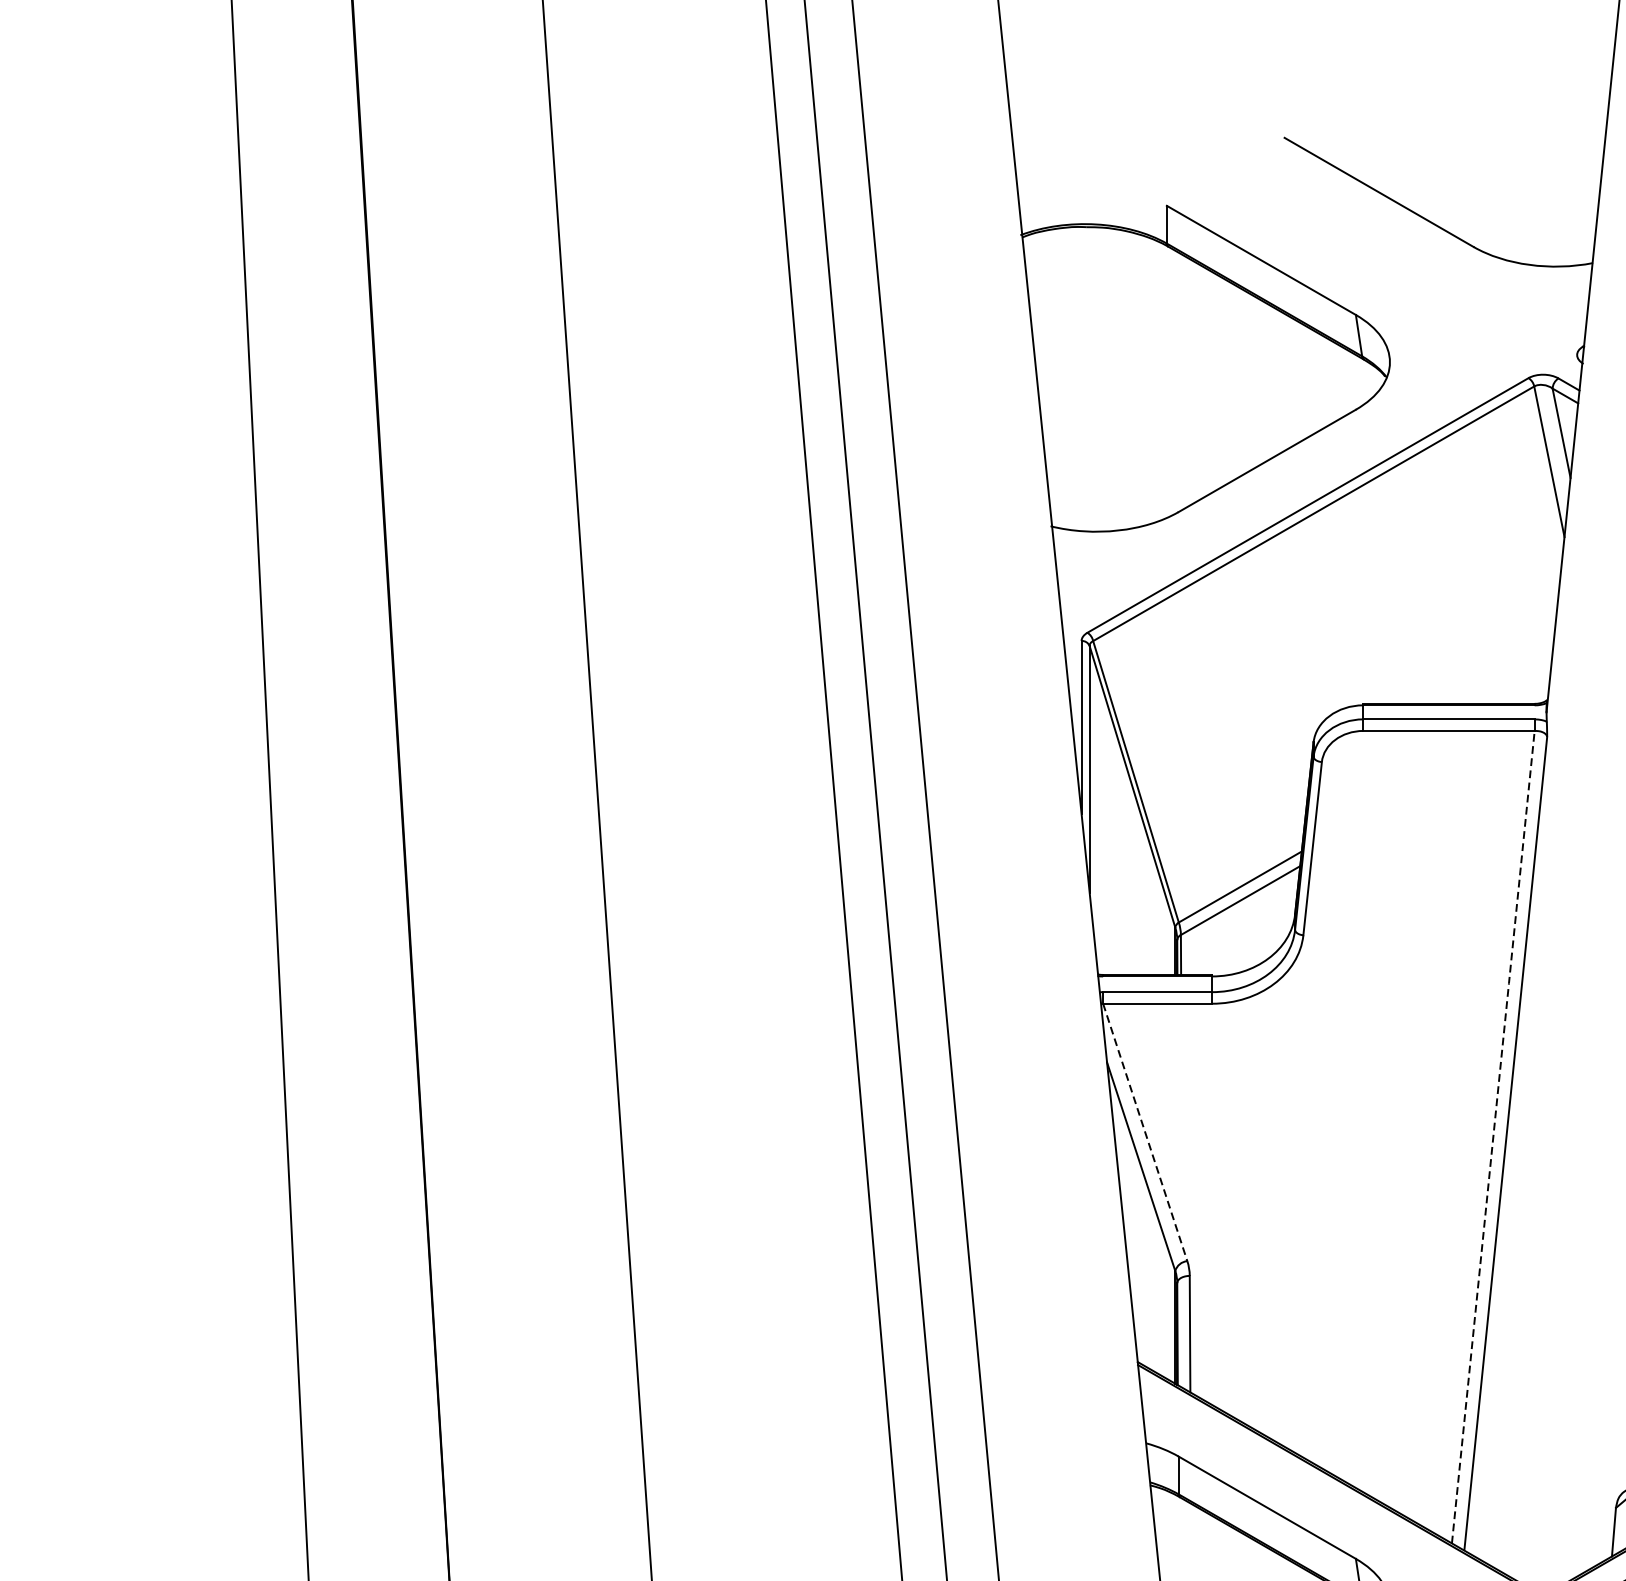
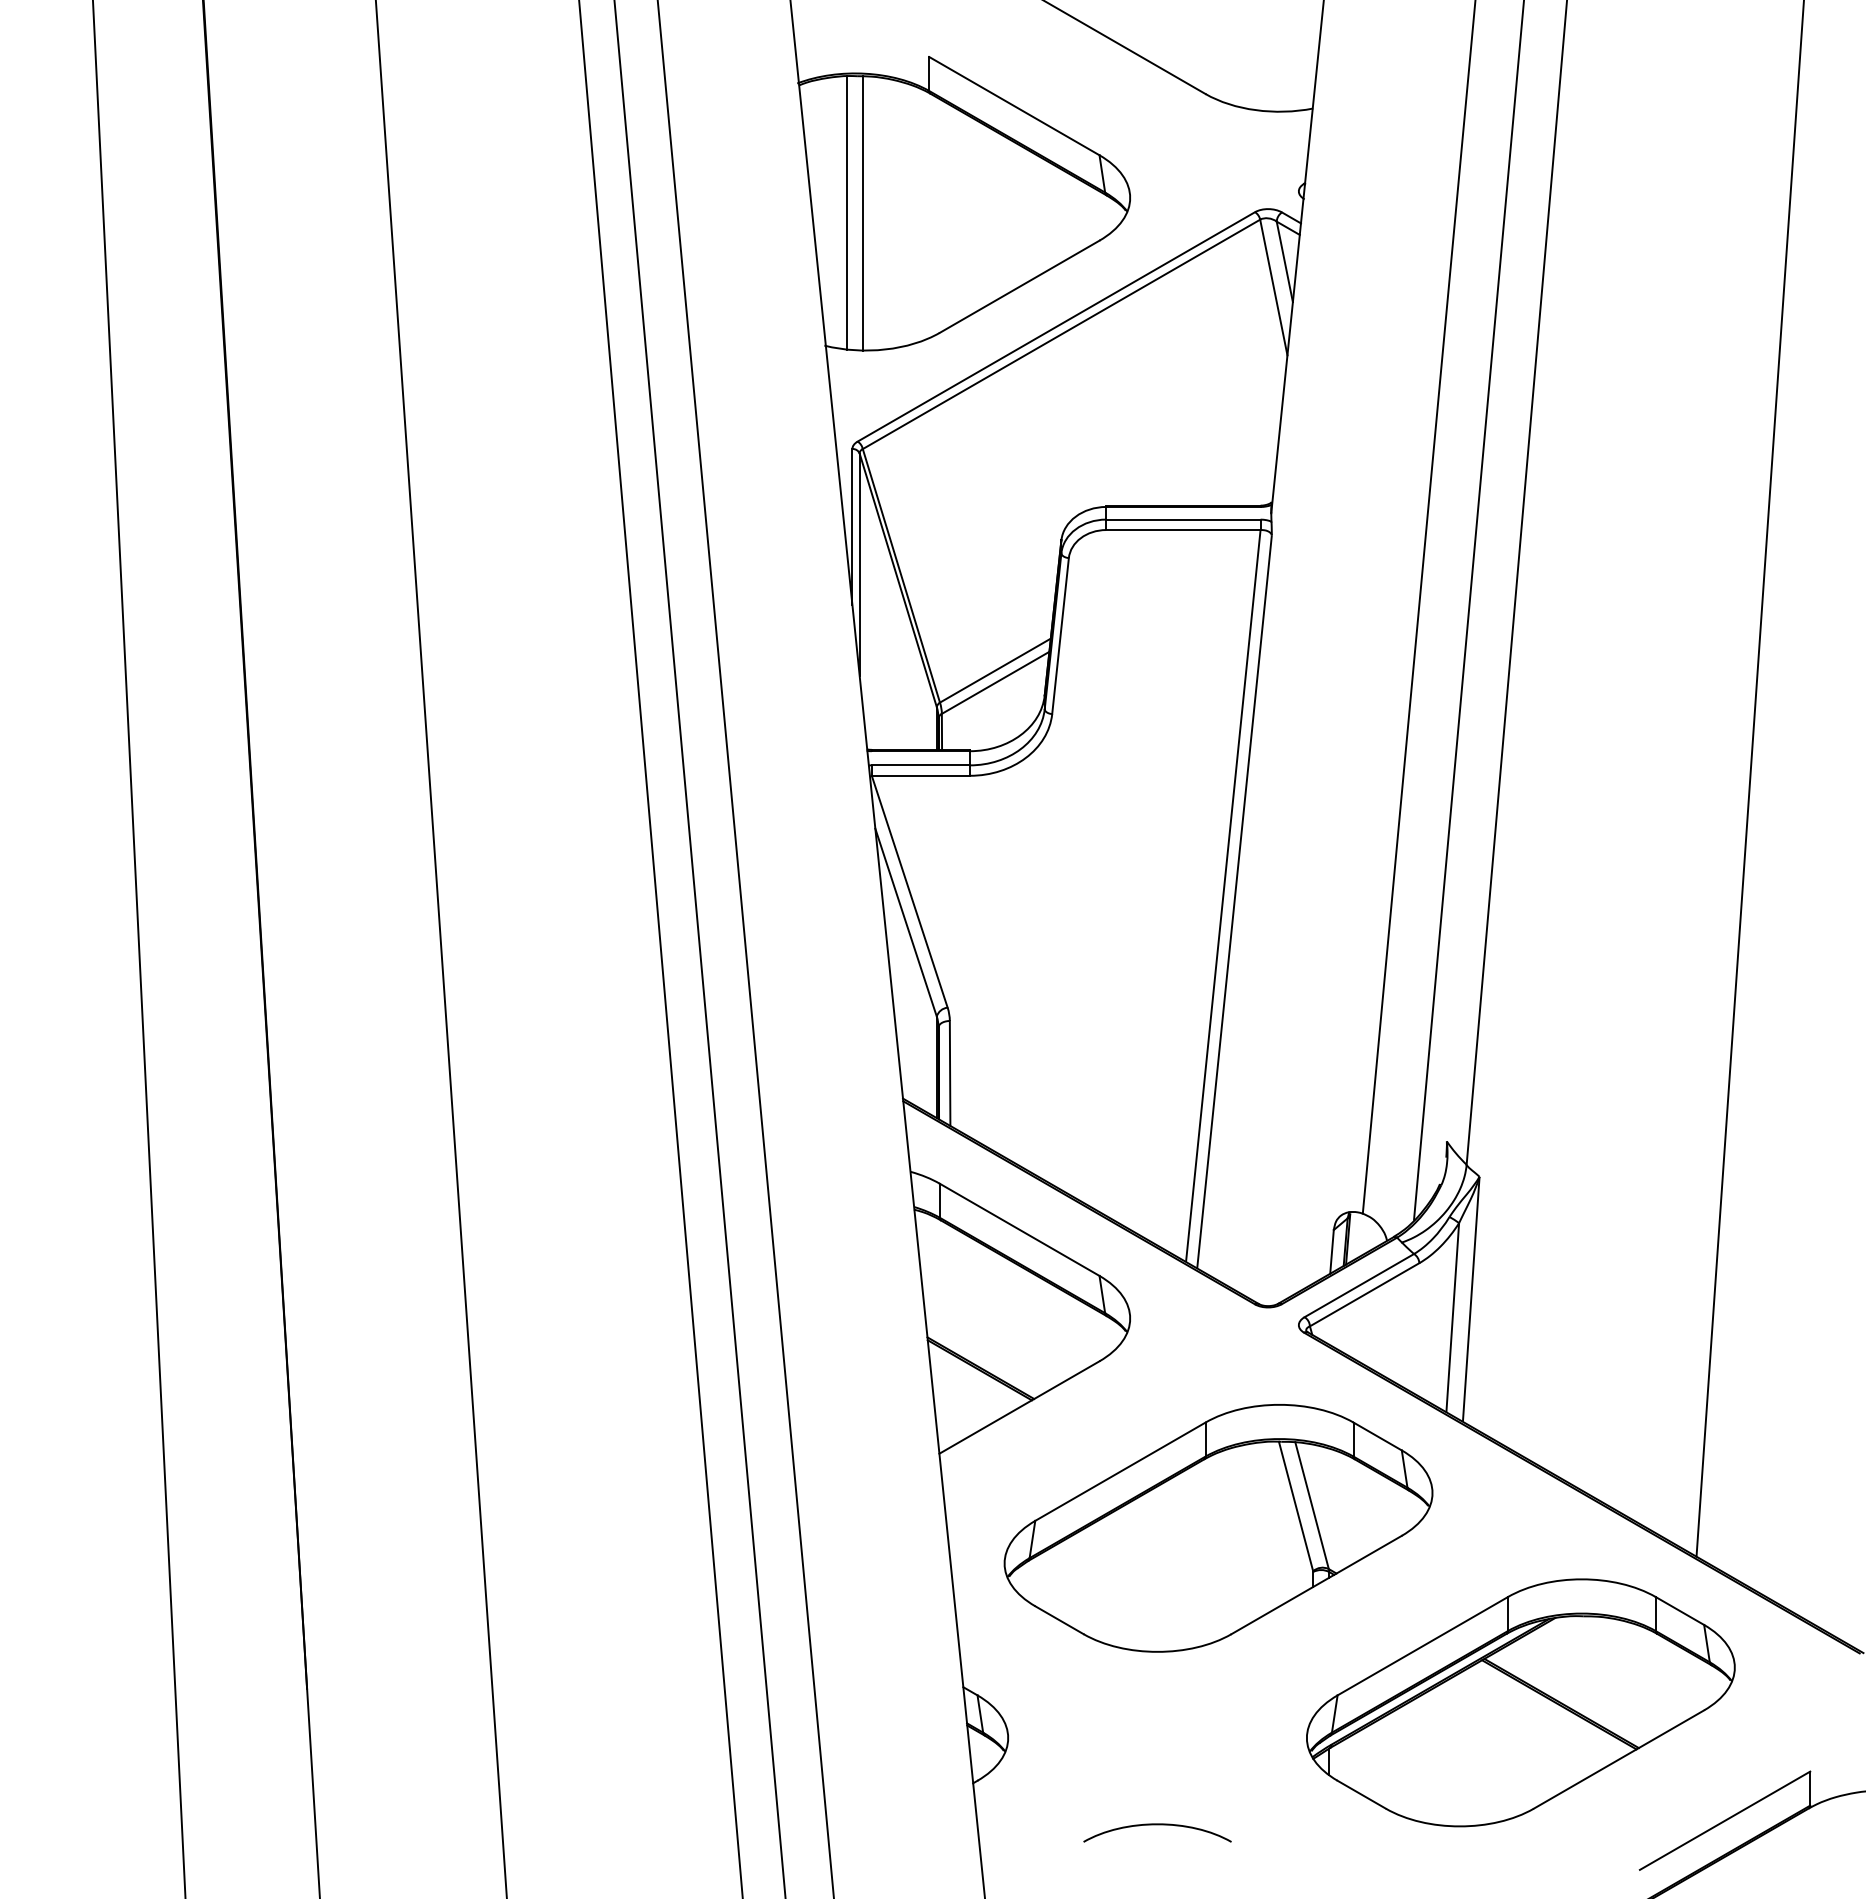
line: (1076, 378) -> (847, 212), added
line: (1093, 379) -> (863, 213), added
line: (1144, 1133) -> (909, 892), dashed -> solid
line: (1493, 1136) -> (1223, 895), dashed -> solid

